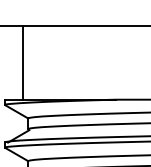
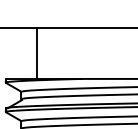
line: (22, 62) -> (36, 53), moved

